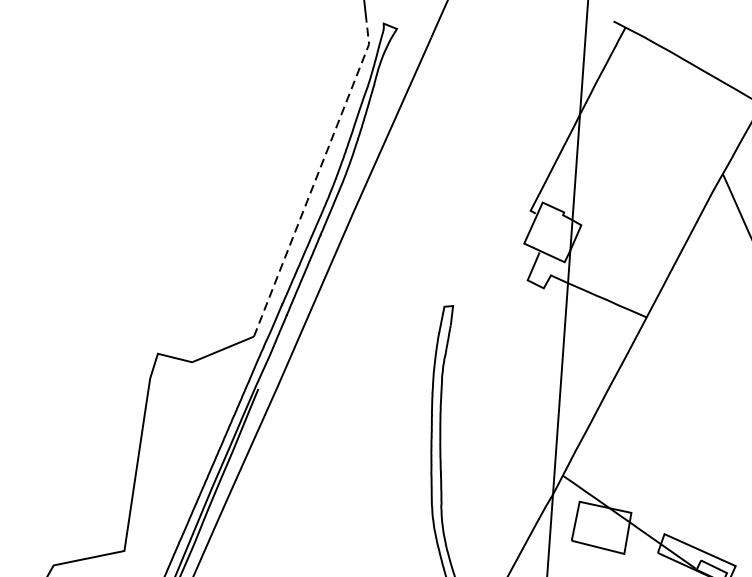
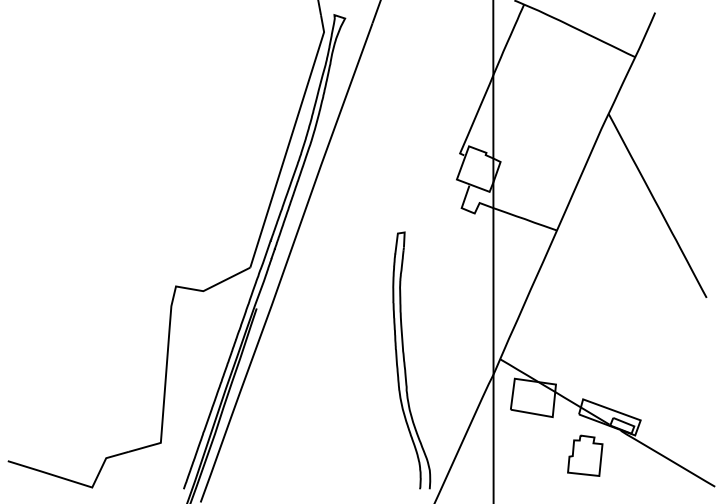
line: (316, 178) -> (290, 140), dashed -> solid

